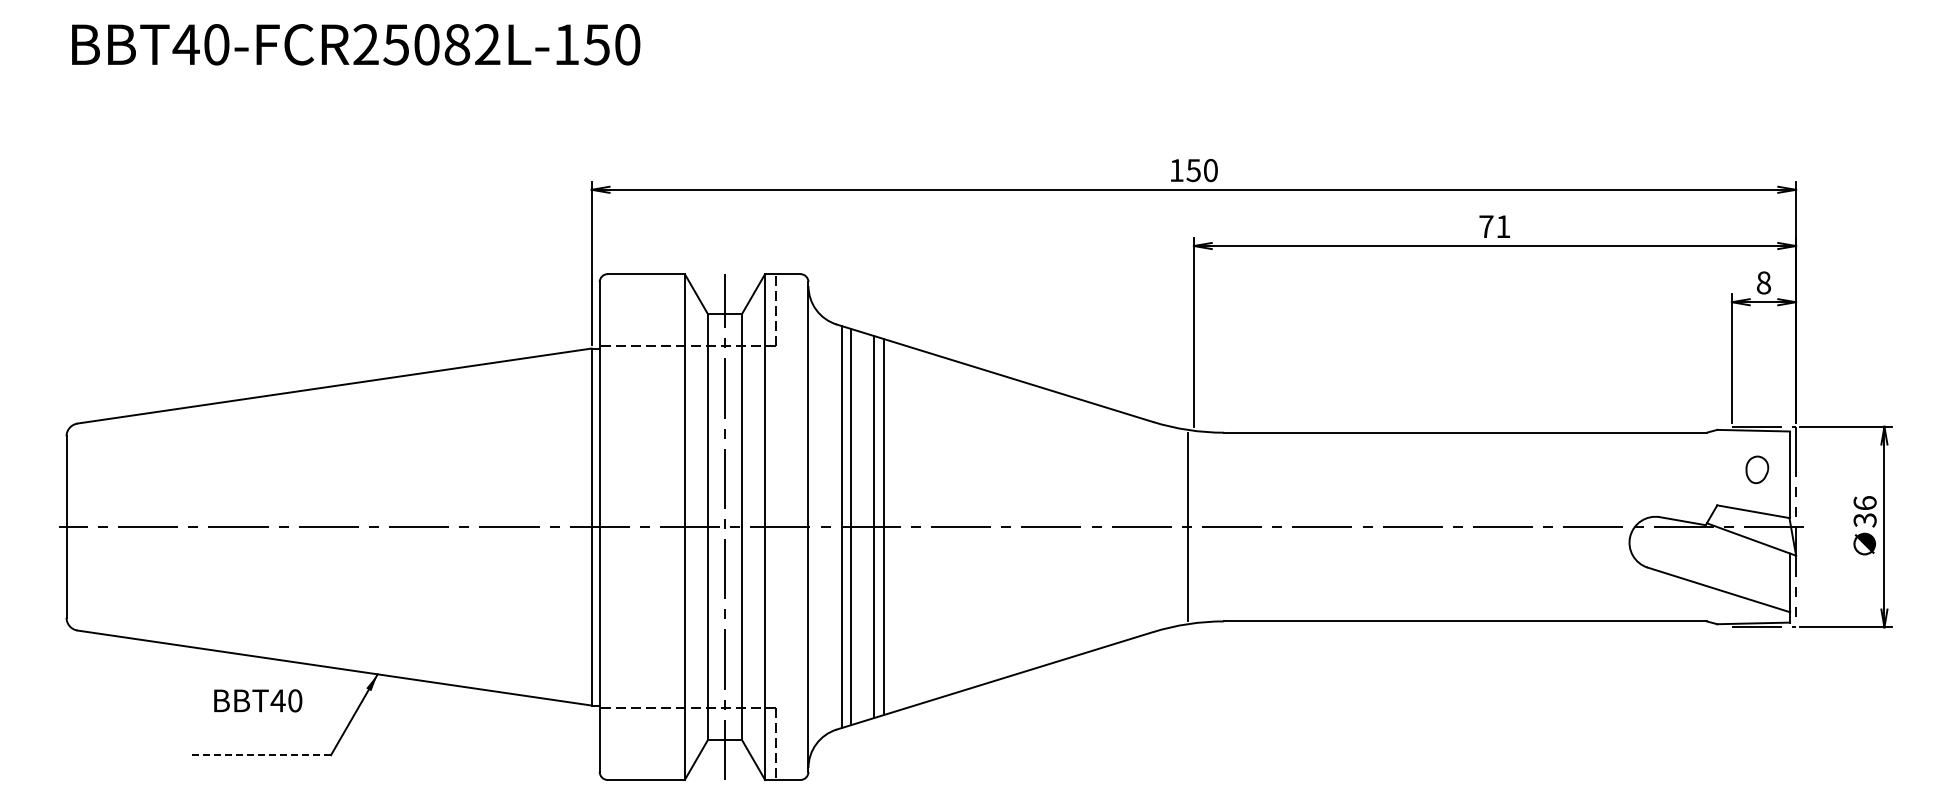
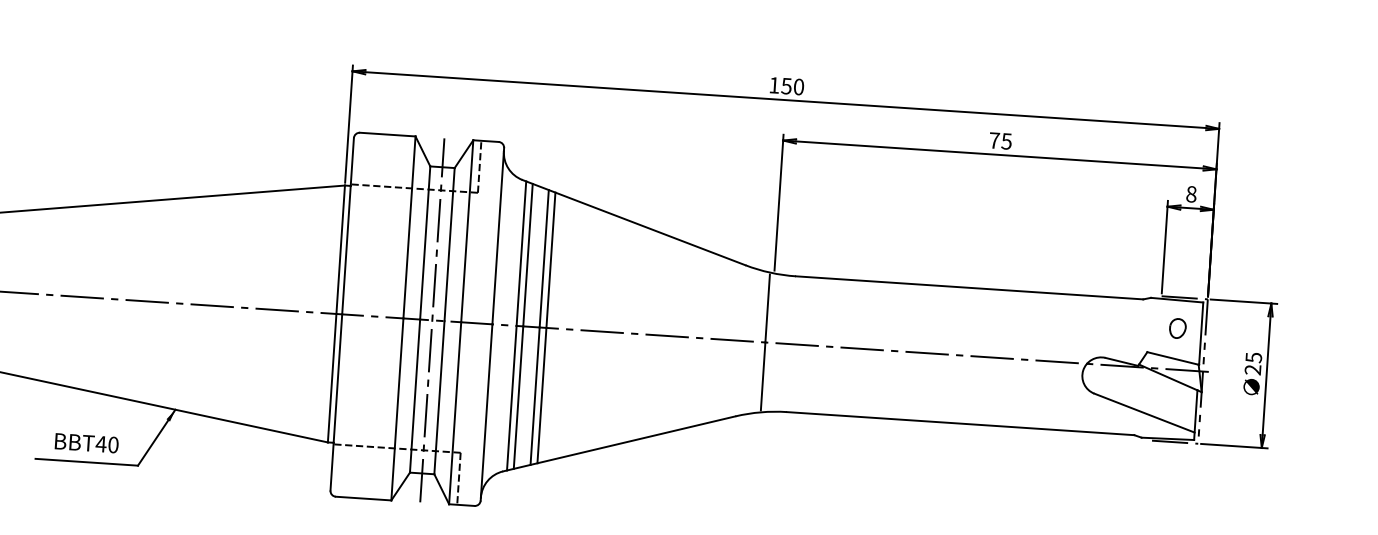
text: (1503, 226) -> (1006, 141), 71 -> 75
text: (1864, 511) -> (1252, 363), 36 -> 25
text: (258, 700) -> (87, 443), moved
line: (259, 755) -> (86, 462), dashed -> solid

